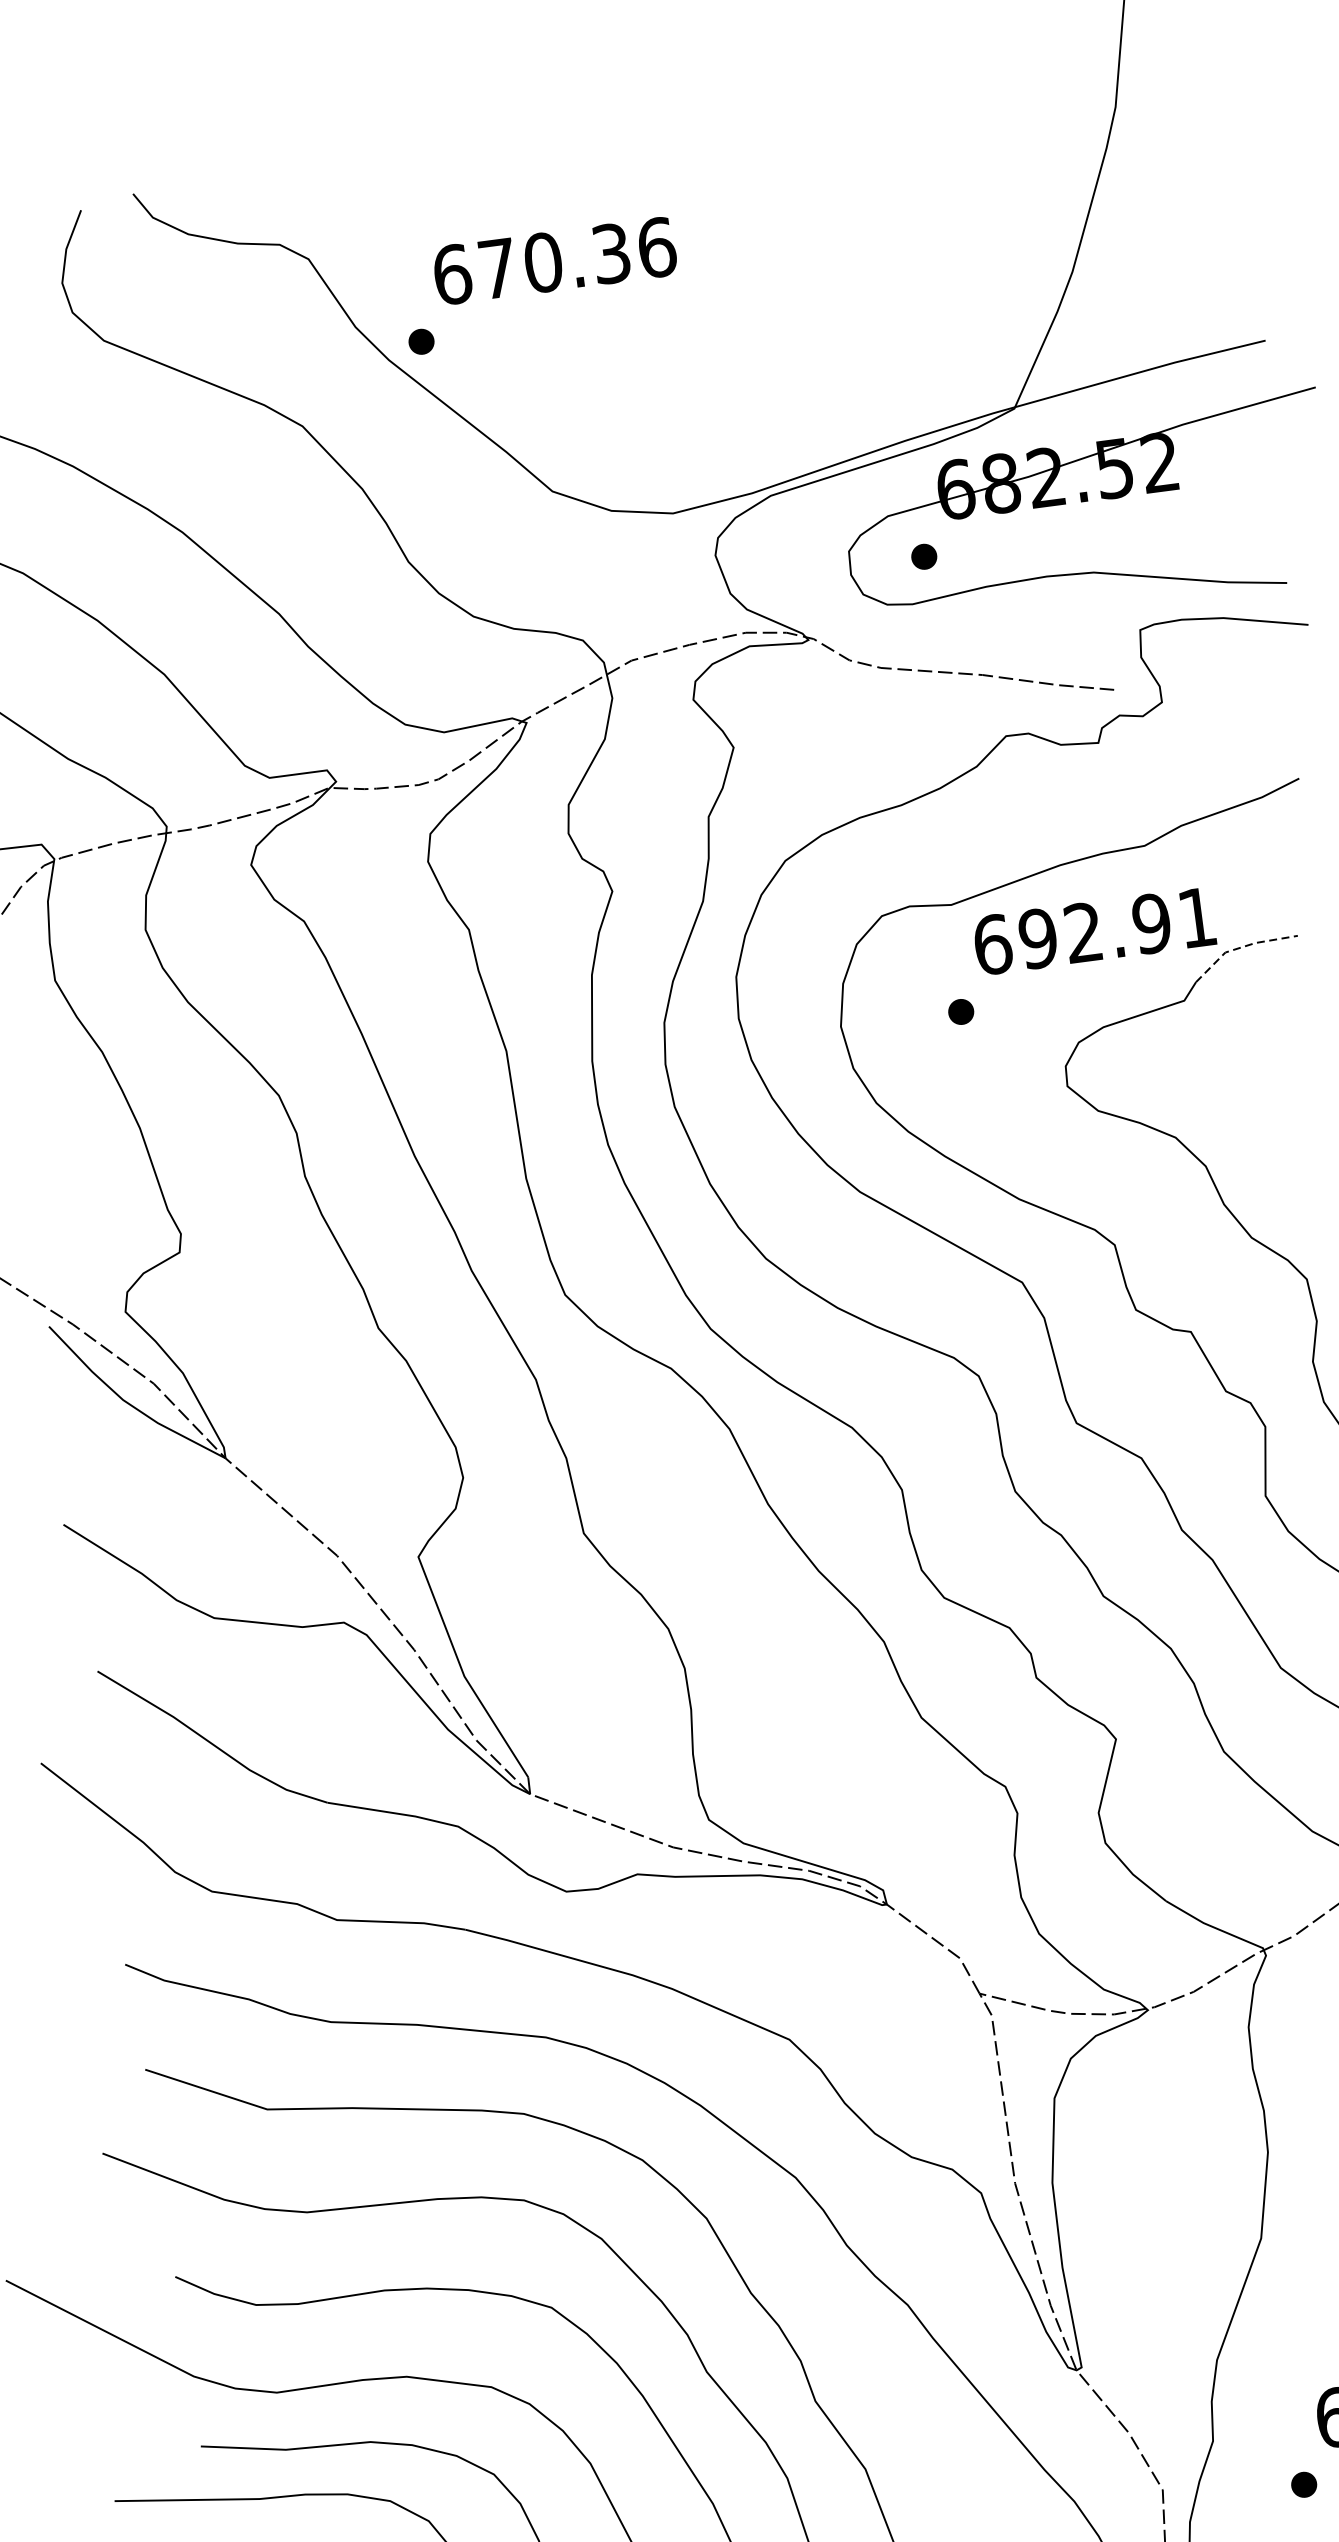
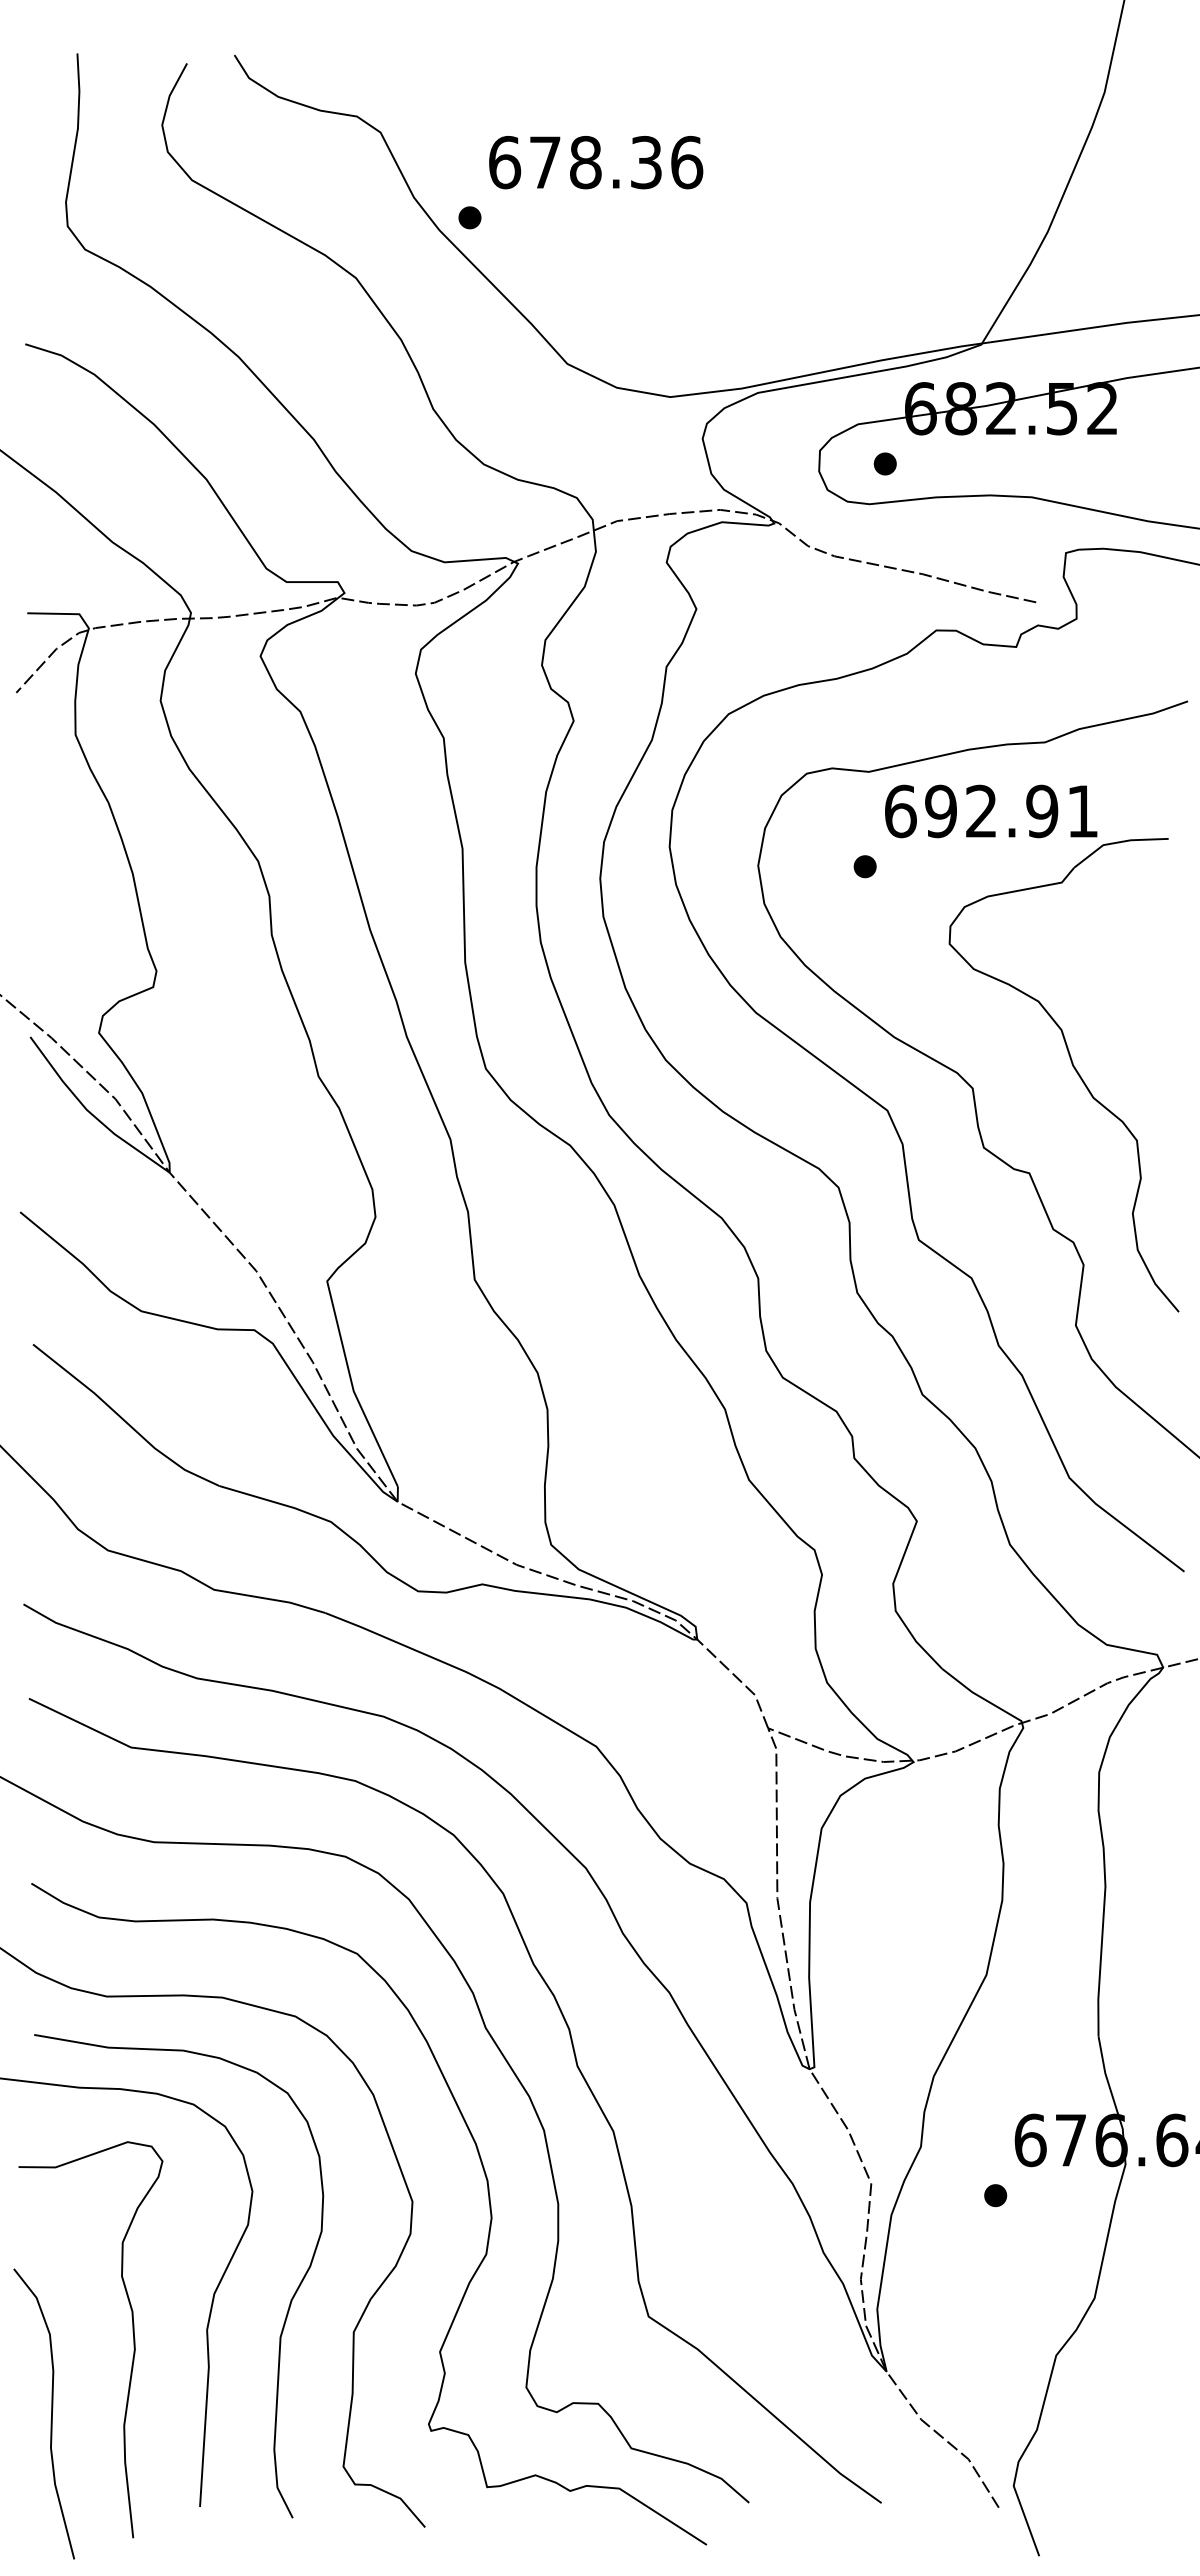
text: (543, 262) -> (585, 162), 670.36 -> 678.36
line: (1242, 947) -> (1118, 842), dashed -> solid

